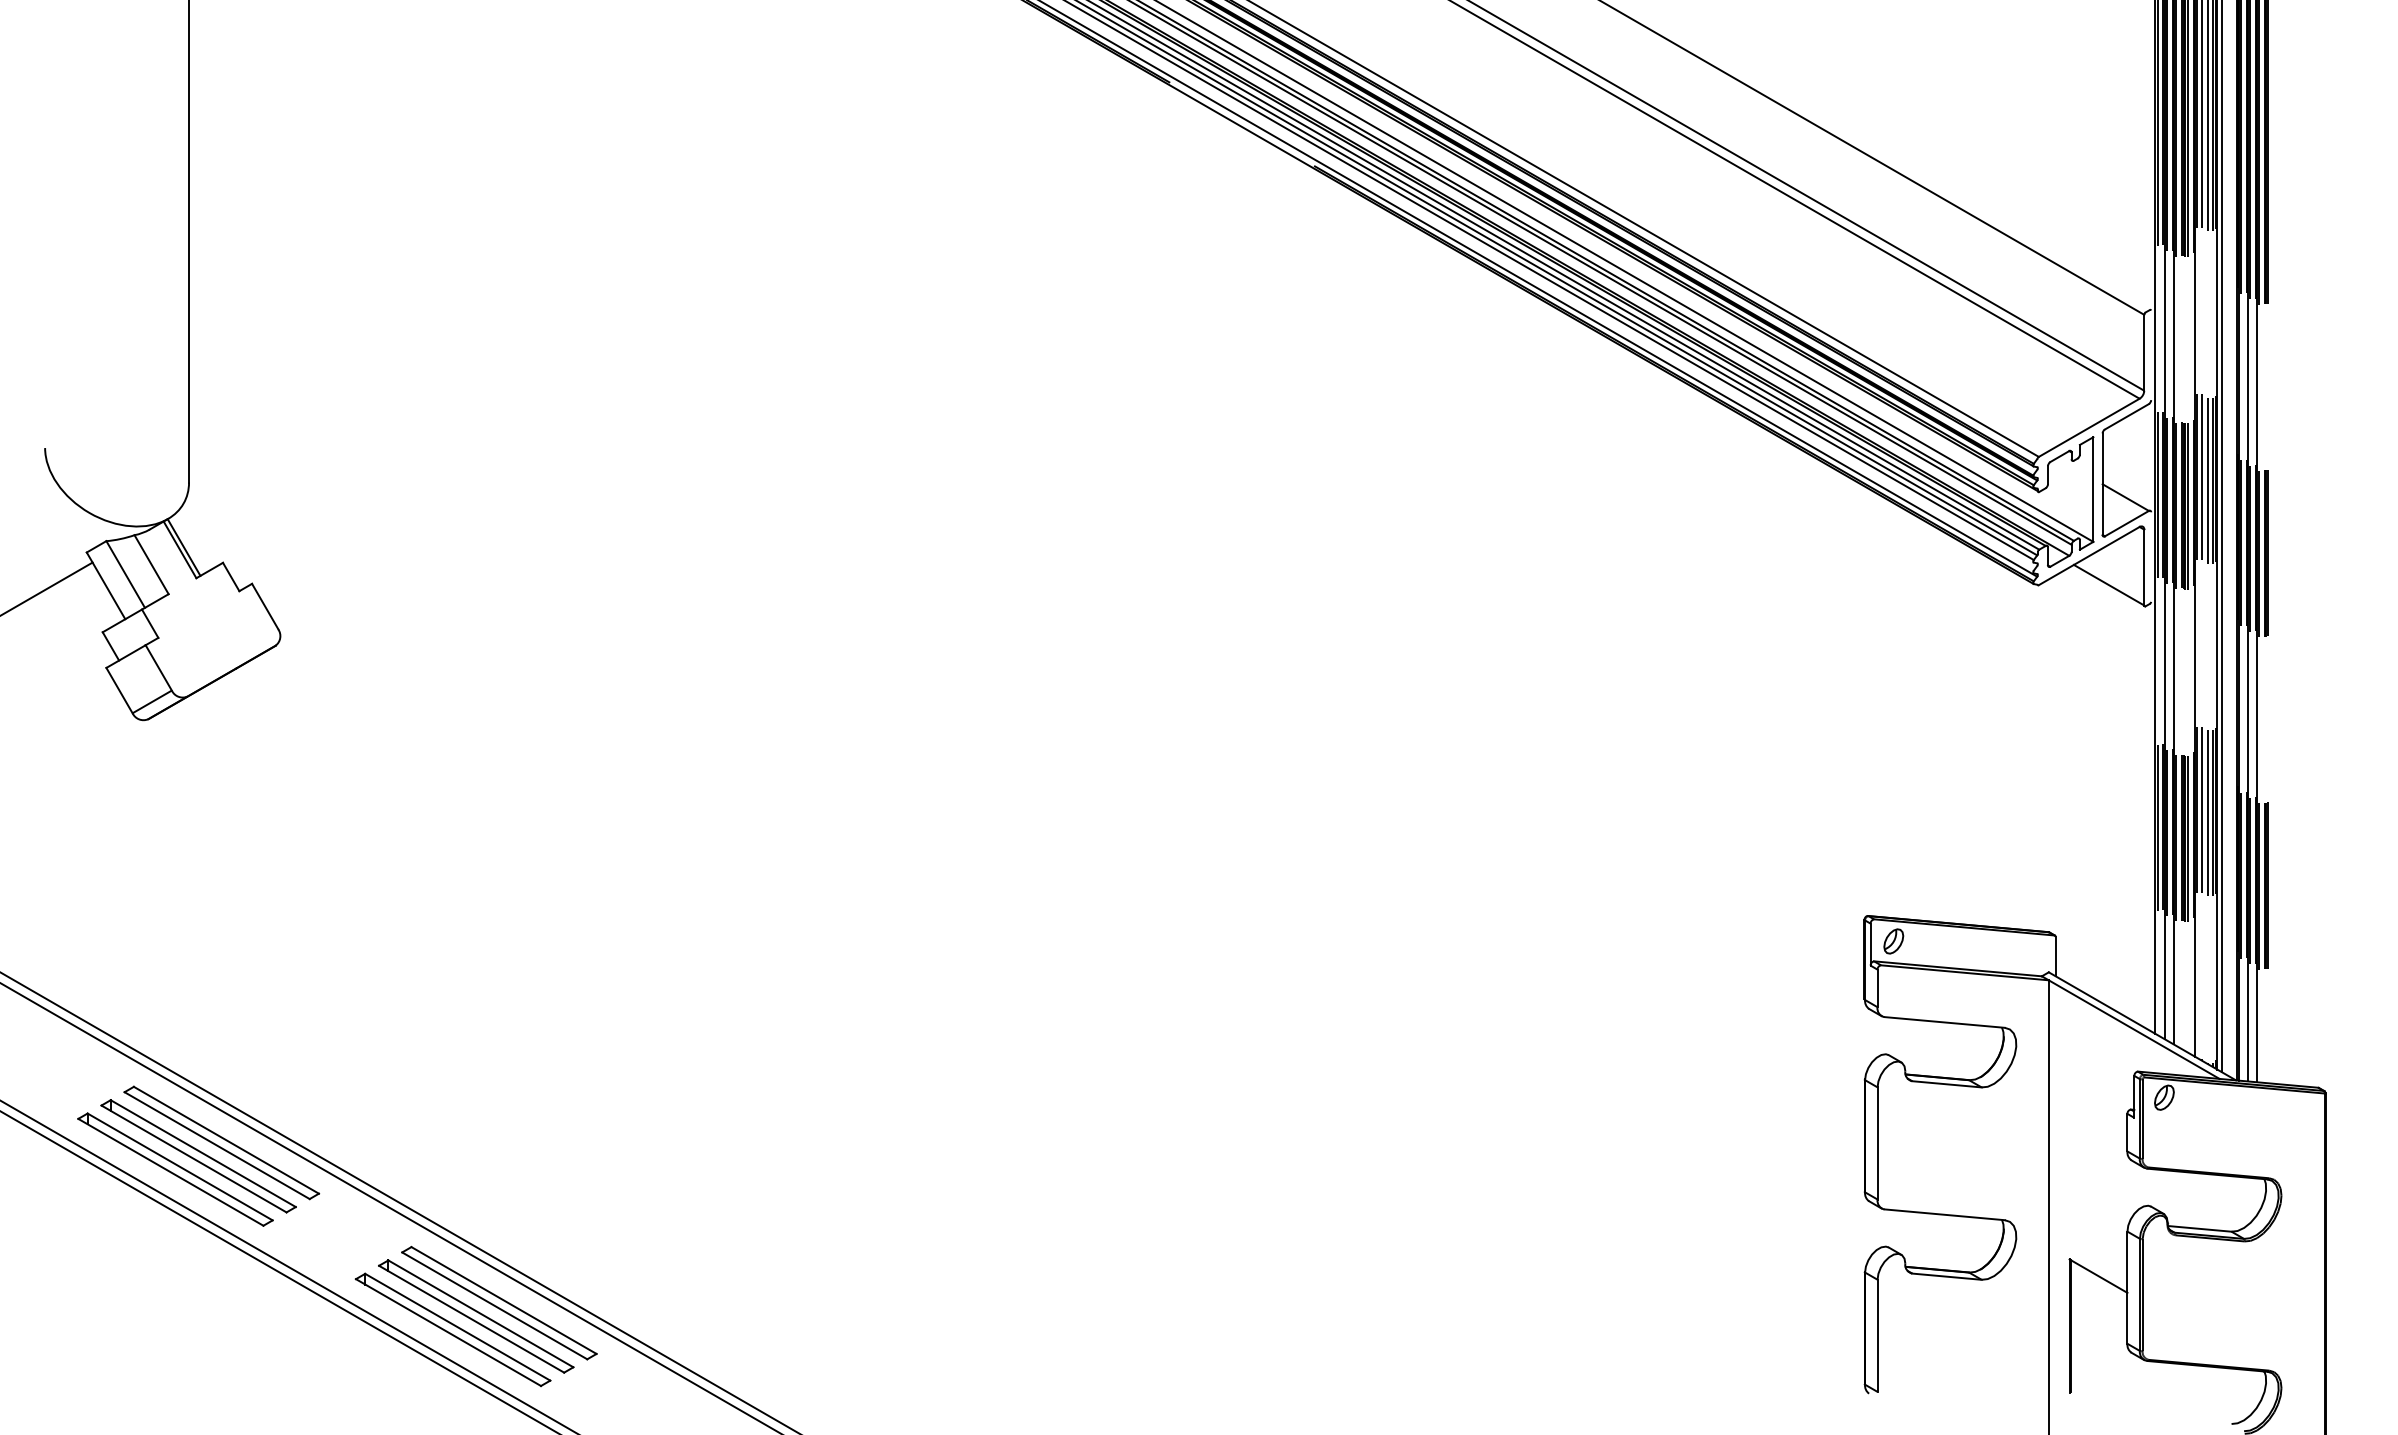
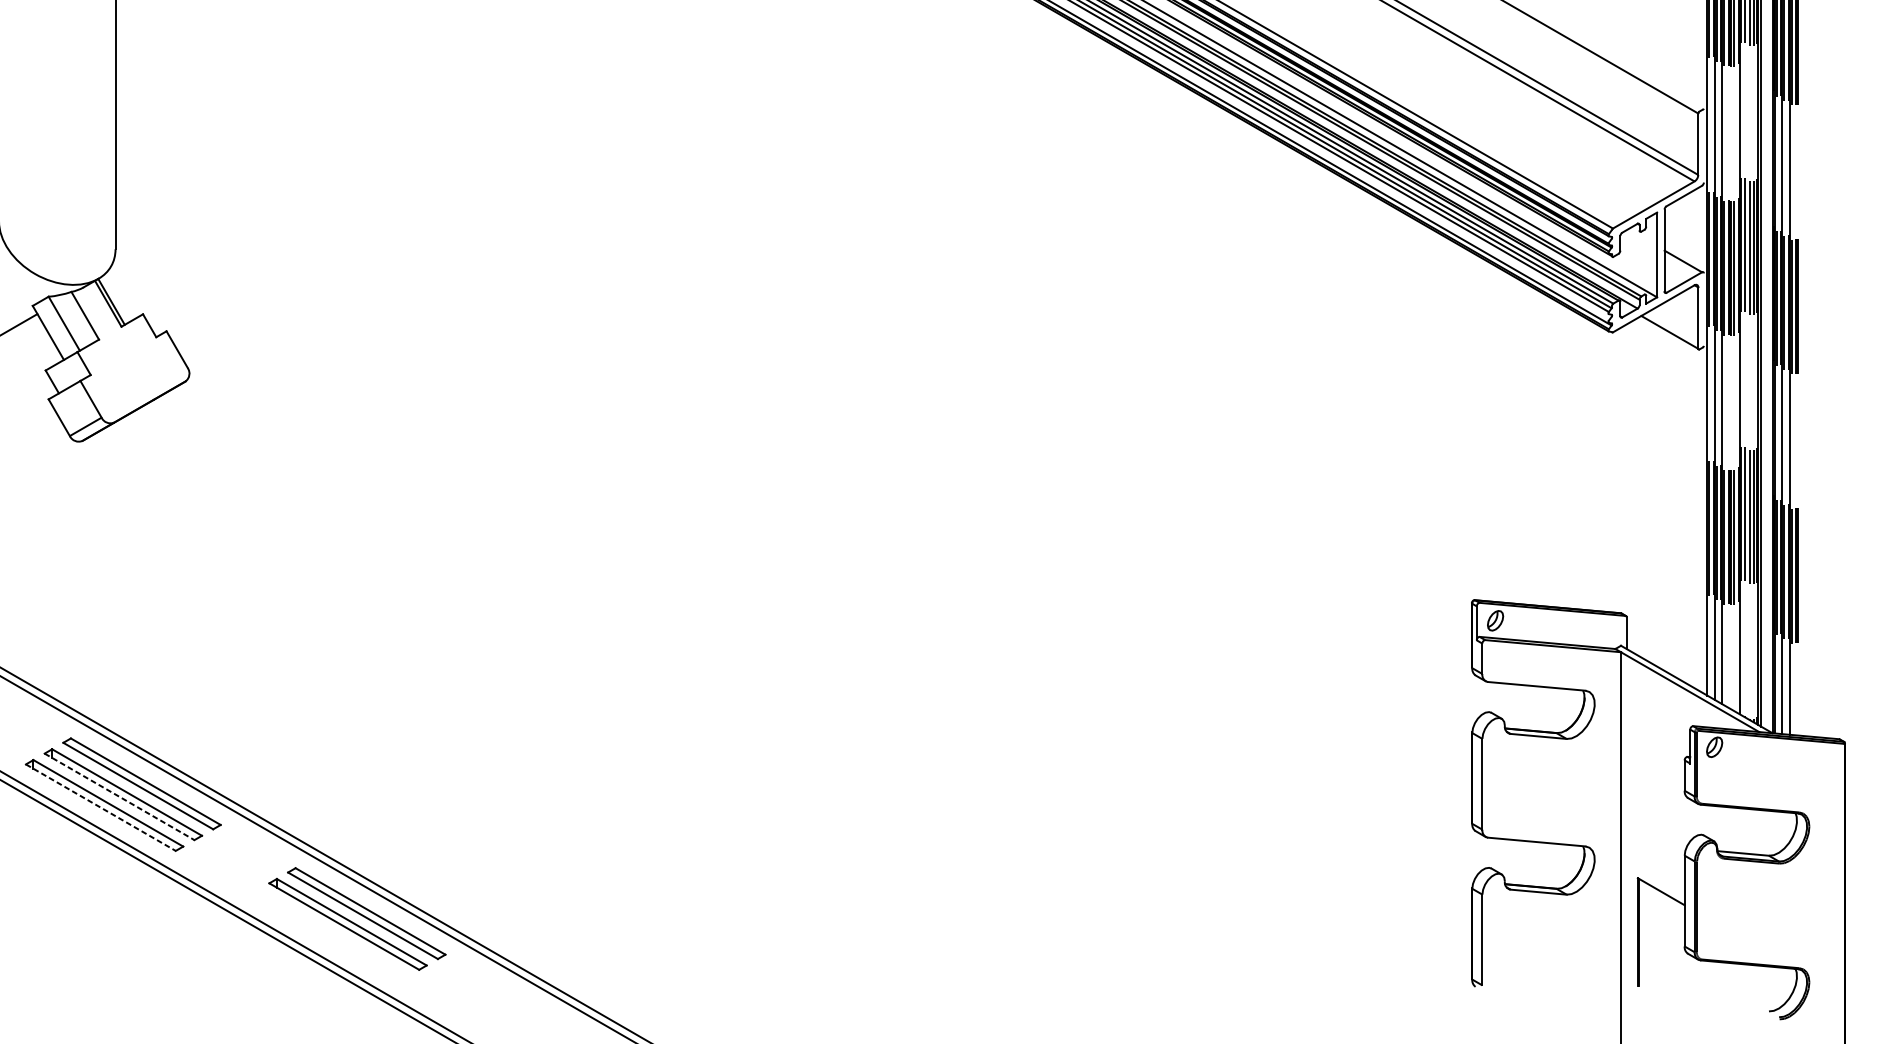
line: (194, 1158) -> (119, 796), solid -> dashed
line: (170, 1172) -> (100, 807), solid -> dashed
part: (452, 1329) -> (328, 934), removed

